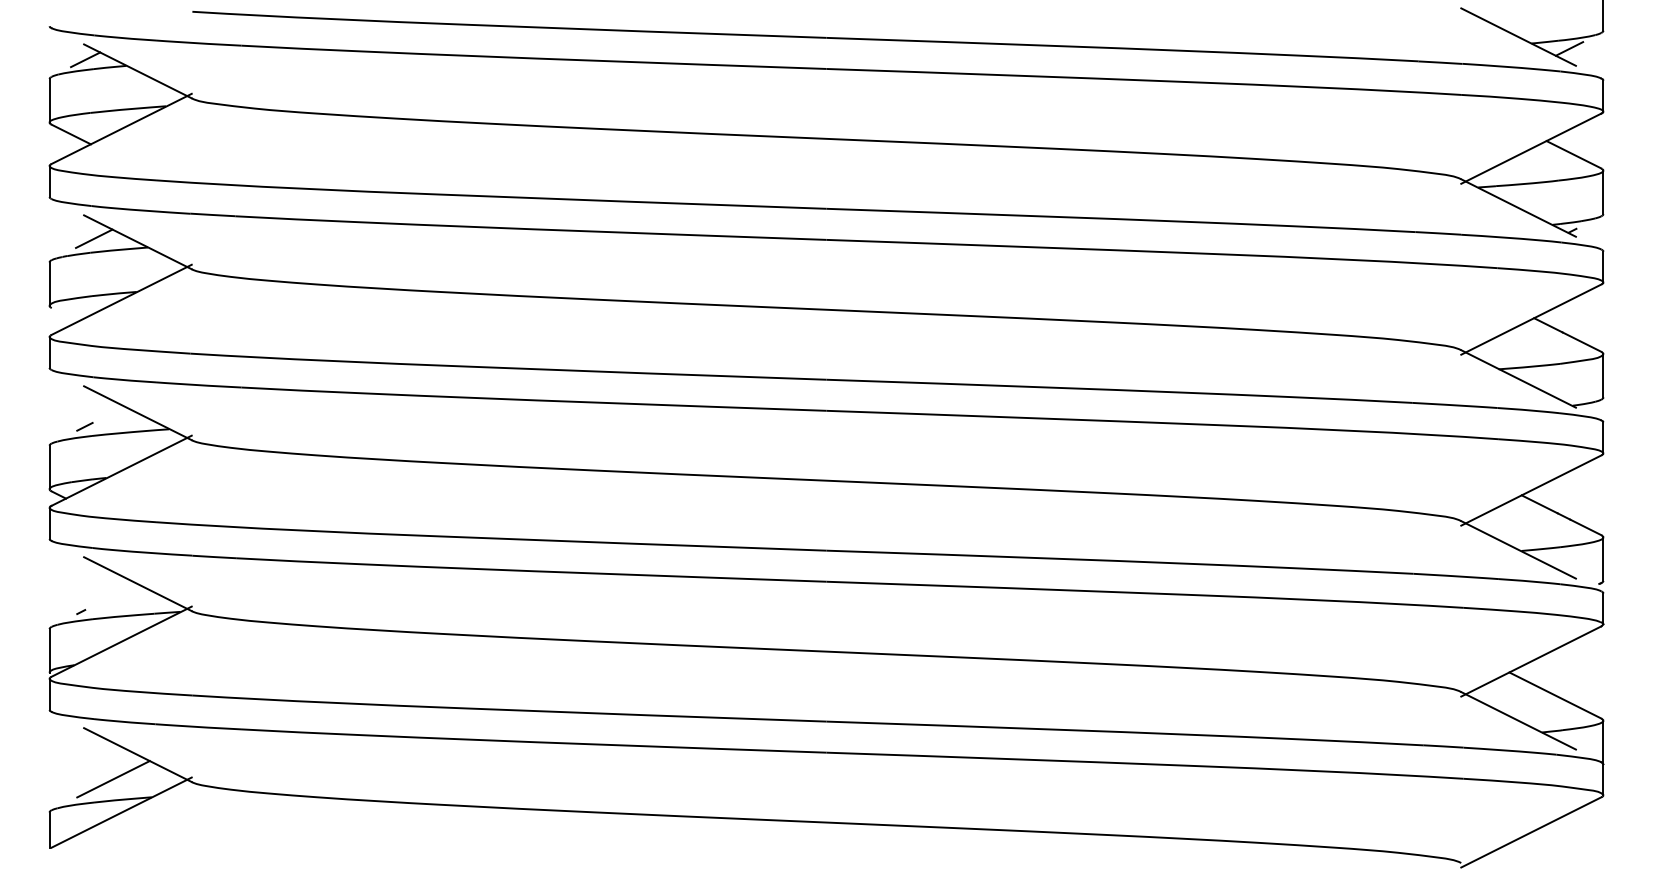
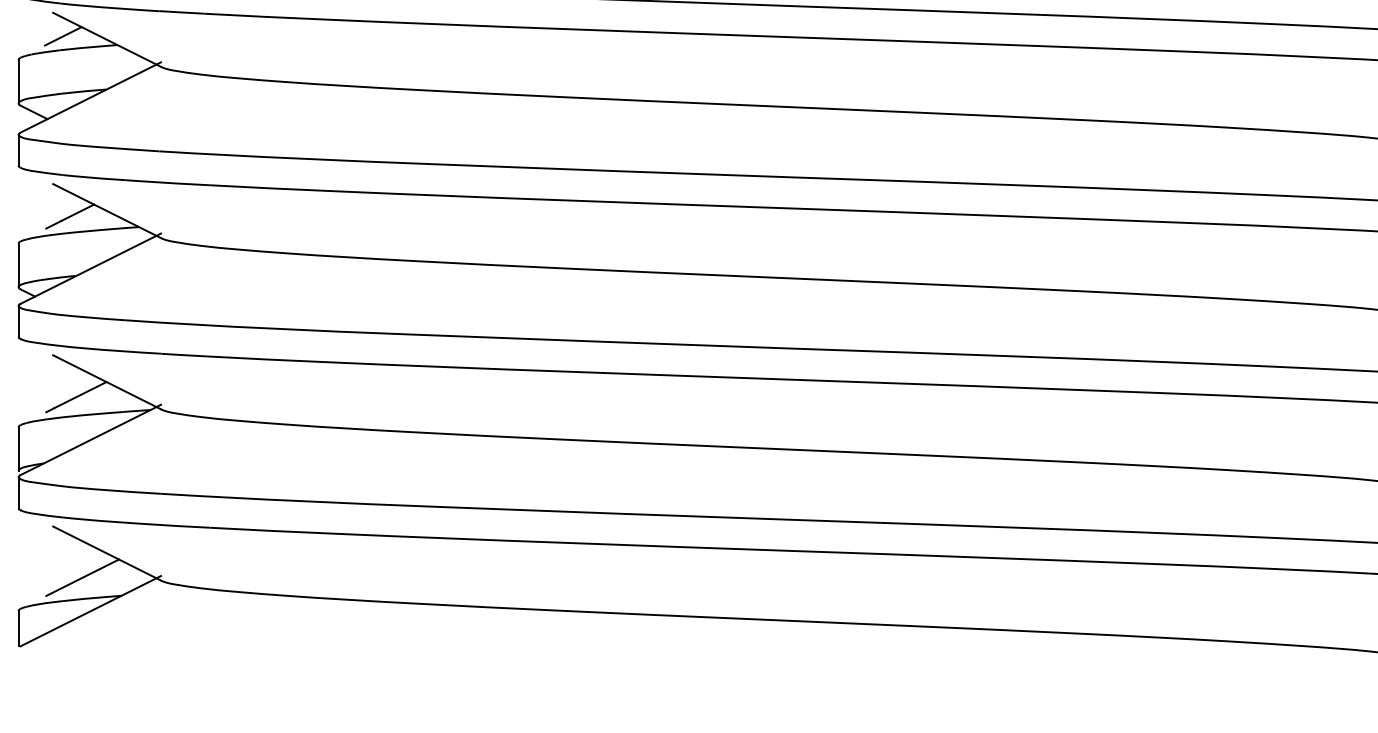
line: (64, 314) -> (33, 112), added
line: (108, 414) -> (77, 212), added
line: (111, 596) -> (80, 394), added

